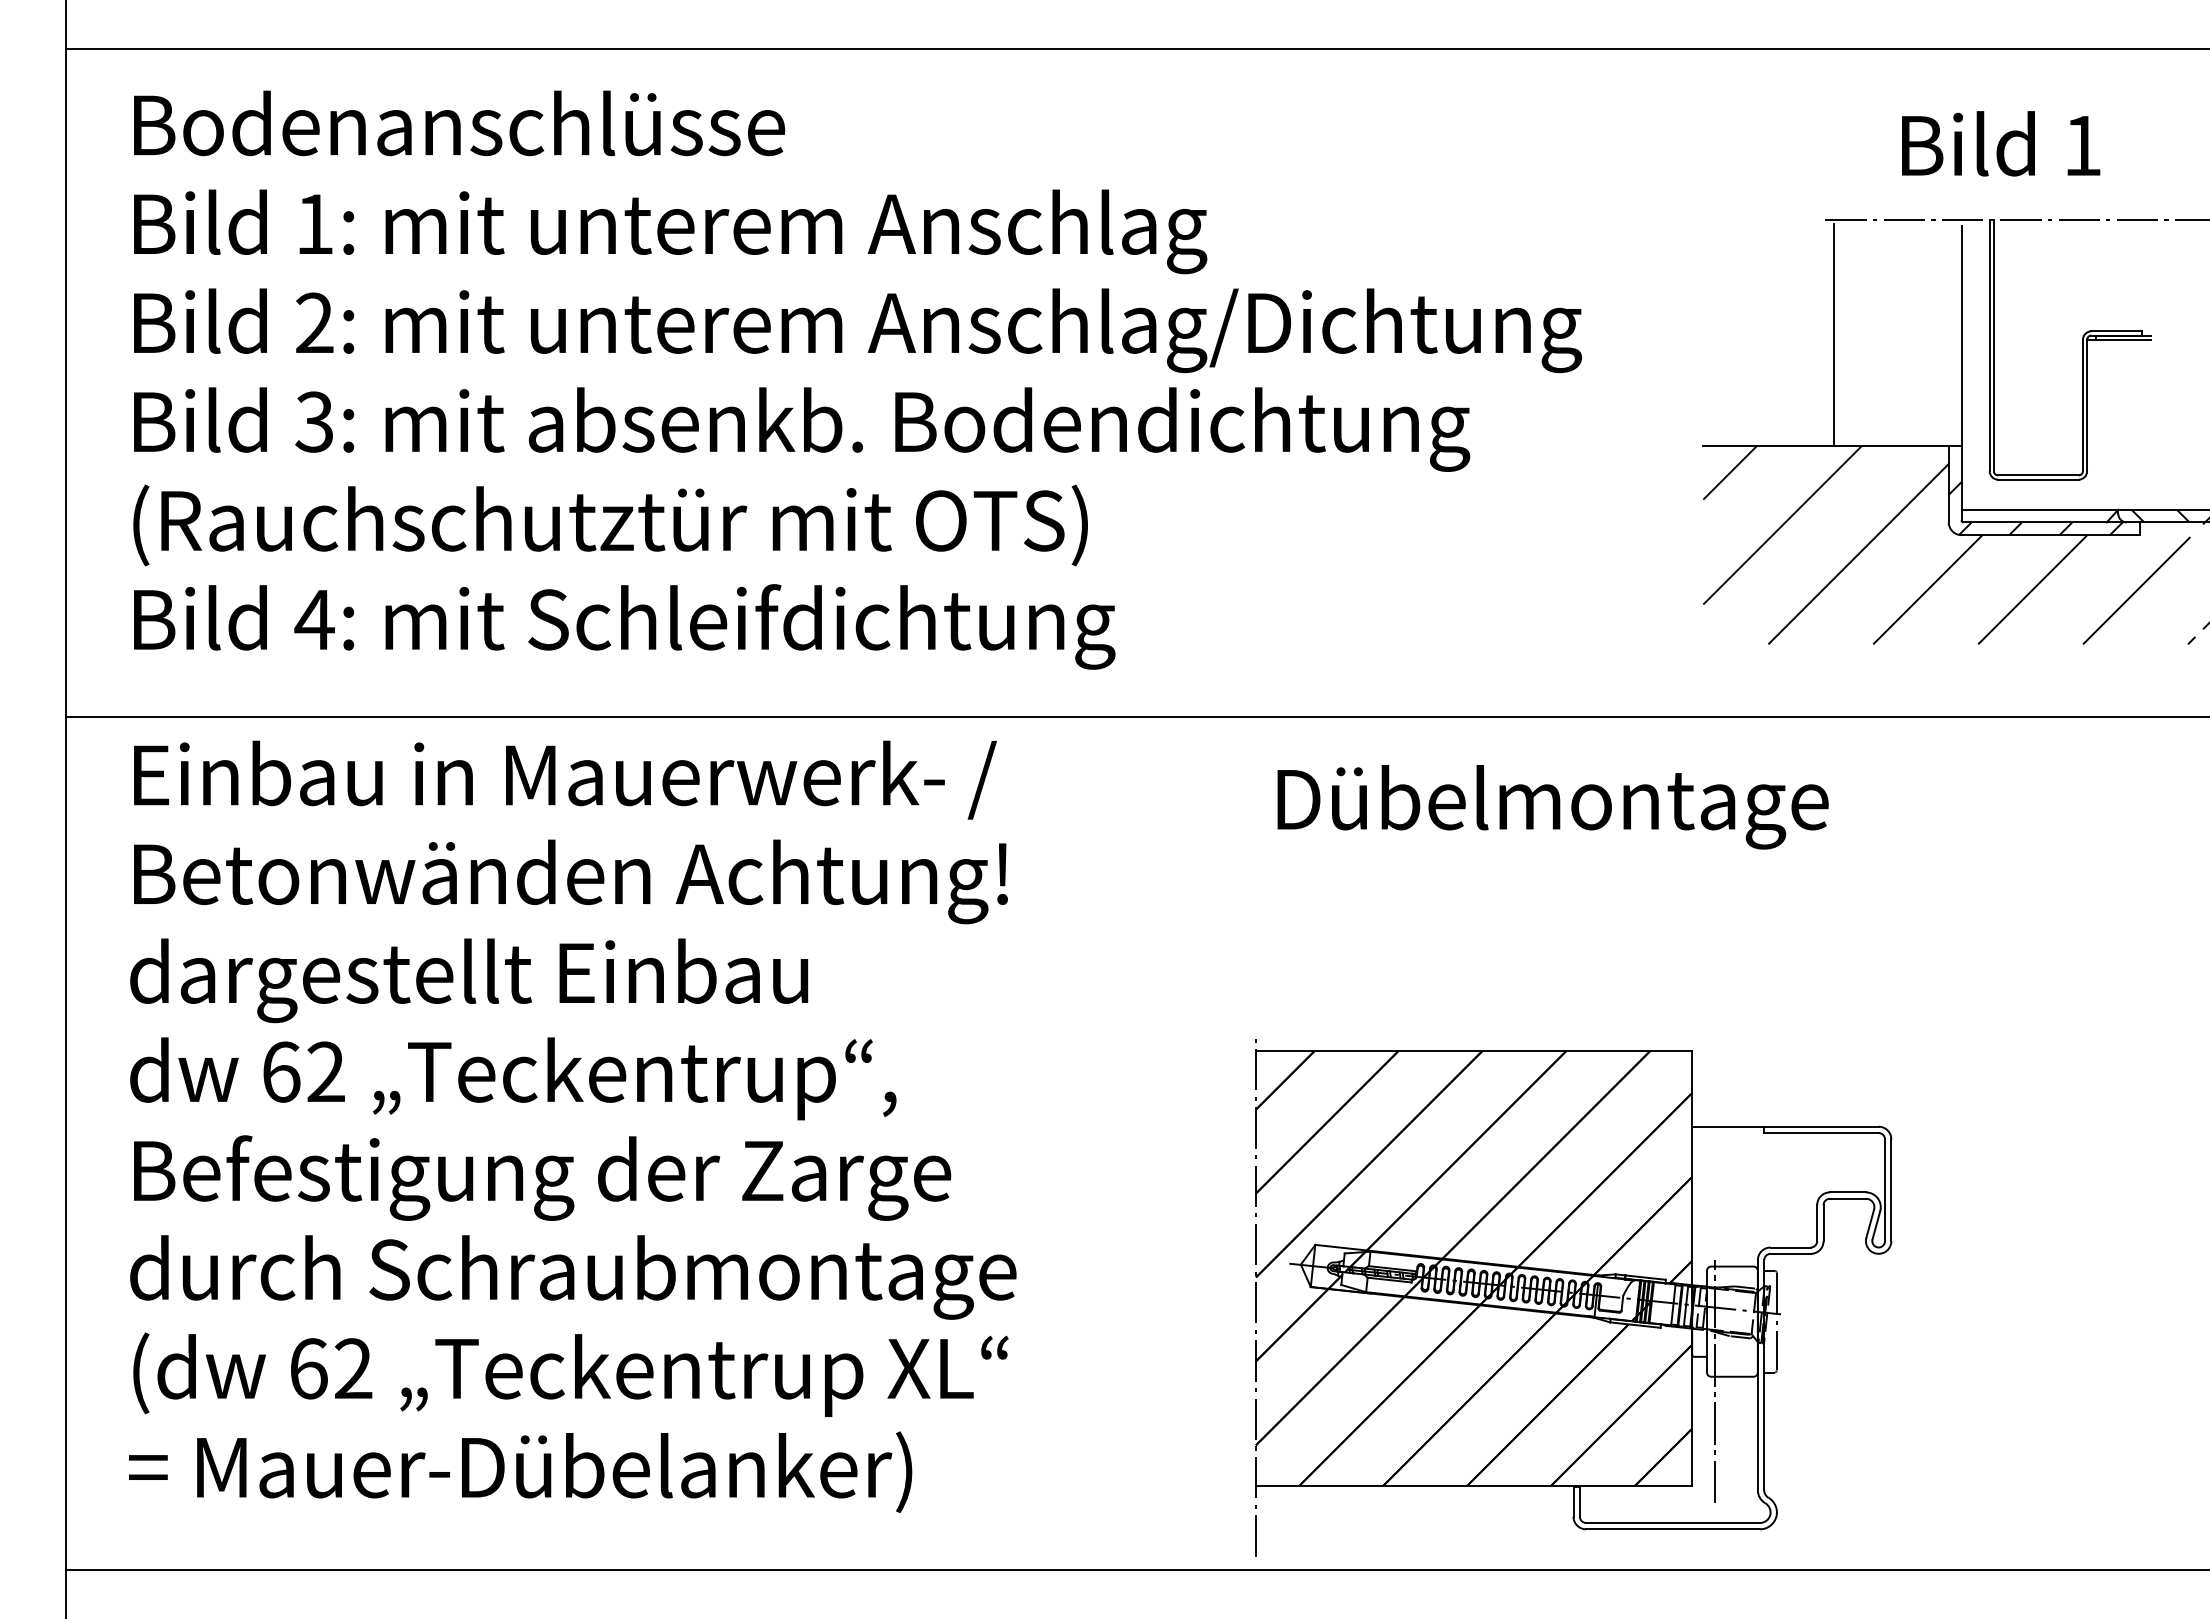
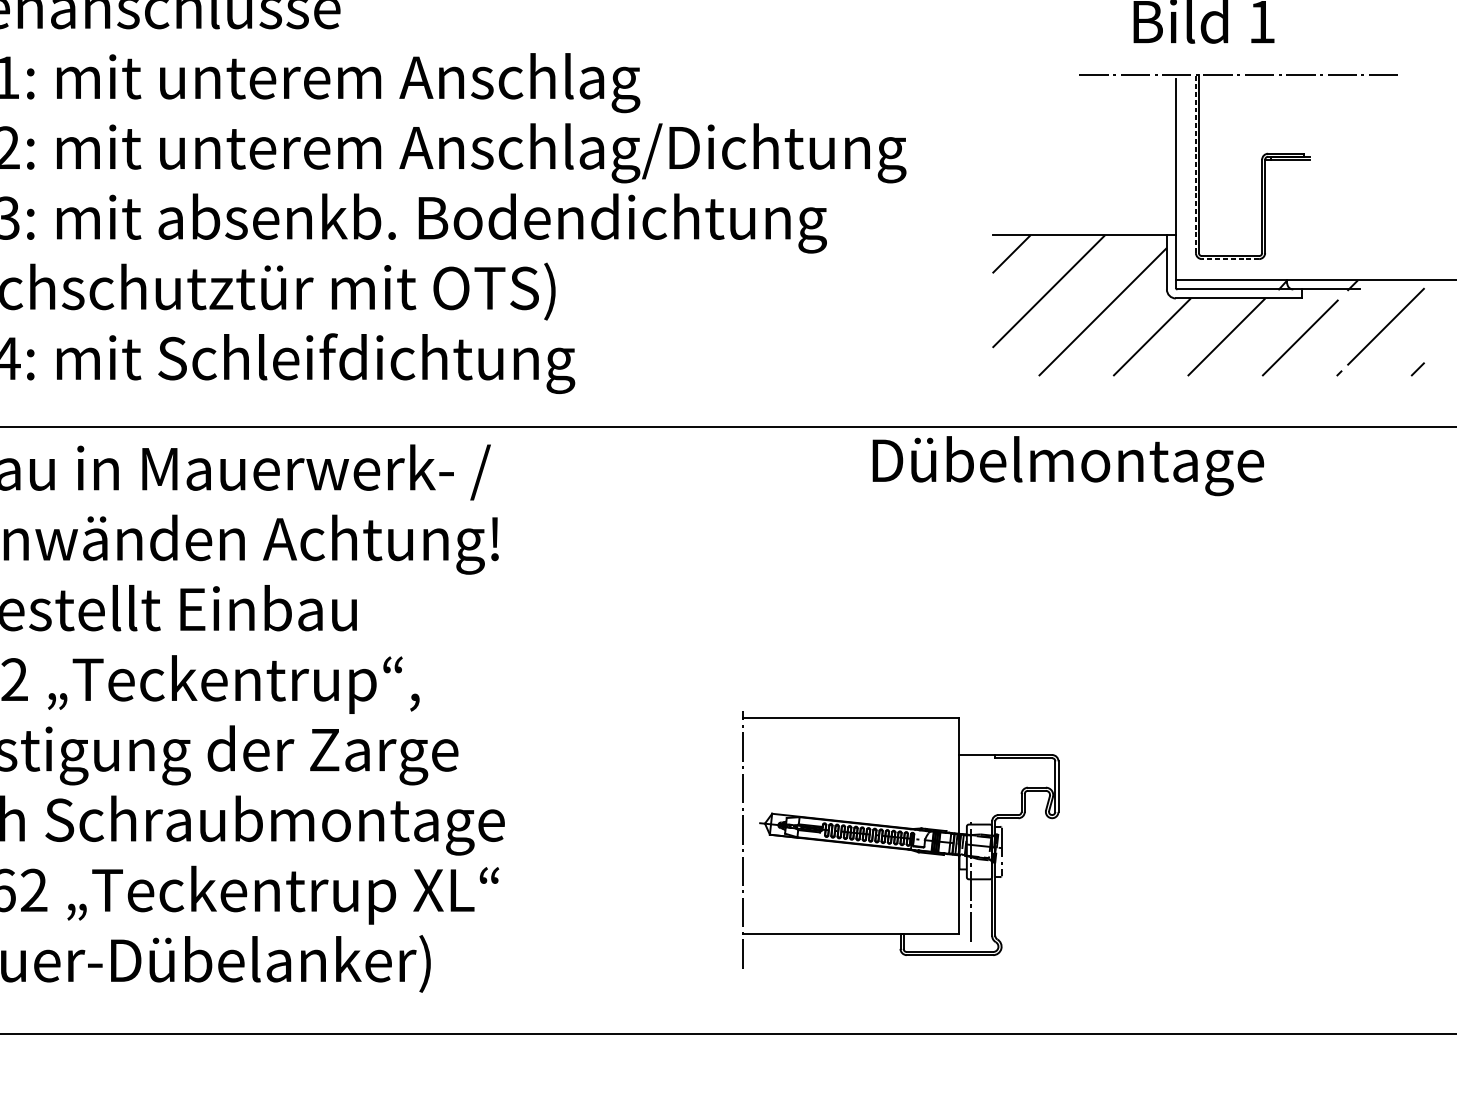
line: (1834, 335) -> (1085, 156), removed
line: (1989, 345) -> (1195, 163), solid -> dashed
line: (2037, 479) -> (1229, 258), solid -> dashed
hatch: (2035, 508) -> (1228, 279), removed
hatch: (2160, 515) -> (1317, 284), removed
text: (1552, 807) -> (1067, 466), moved
part: (1573, 1297) -> (900, 839), size x0.7

